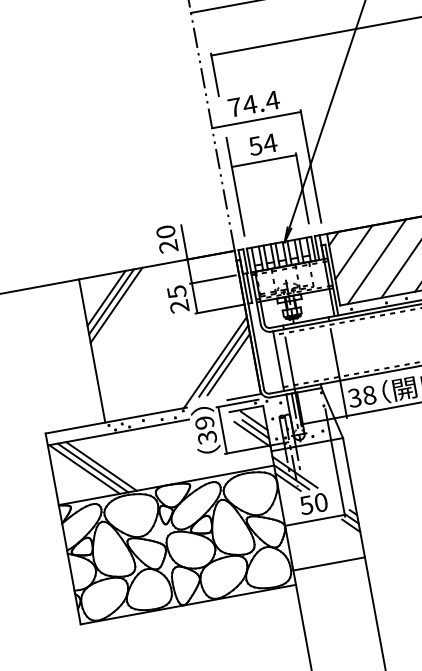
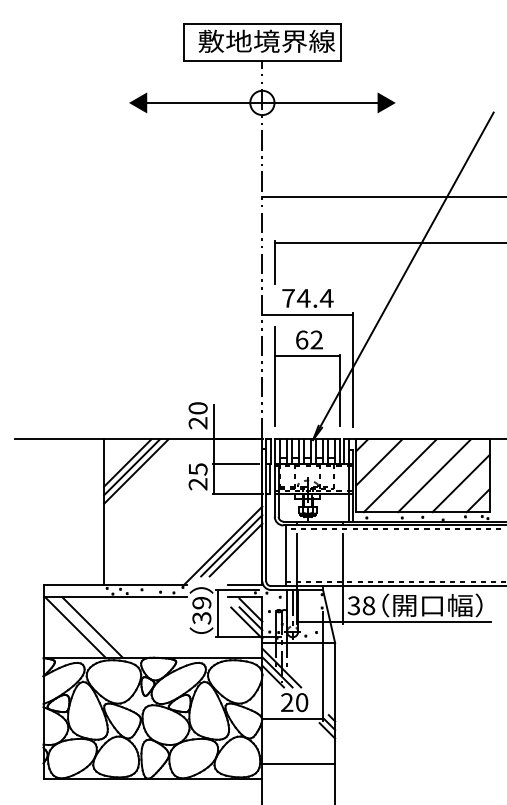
text: (263, 144) -> (309, 339), 54 -> 62
line: (92, 468) -> (83, 627), removed
text: (305, 505) -> (286, 702), 50 -> 20

